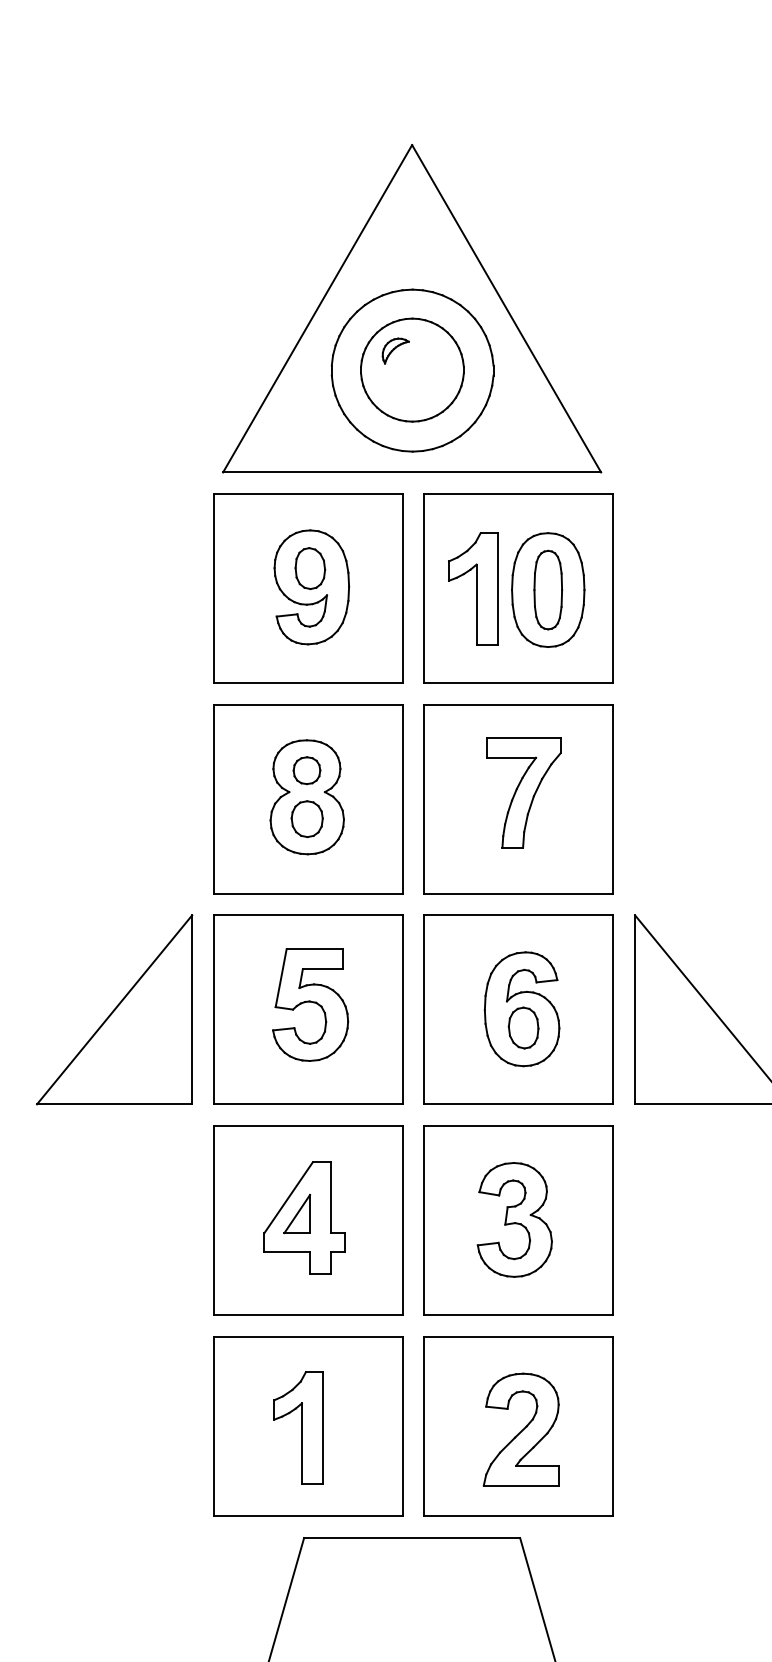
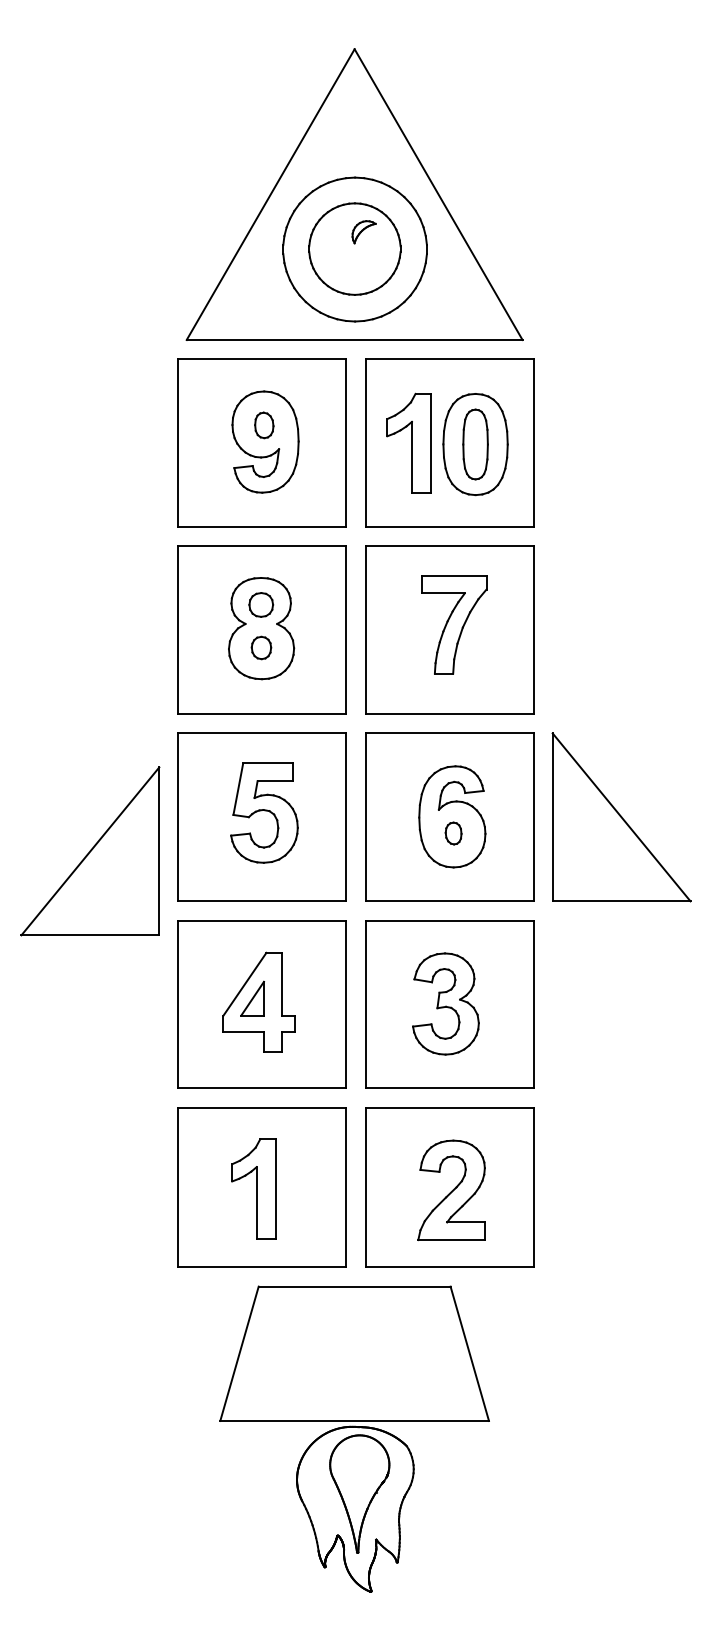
part: (395, 351) -> (363, 232), moved
part: (310, 568) -> (264, 425), size x0.7
part: (307, 818) -> (261, 647), size x0.7
part: (114, 1009) -> (90, 851), moved
part: (523, 1027) -> (453, 833), size x0.6

